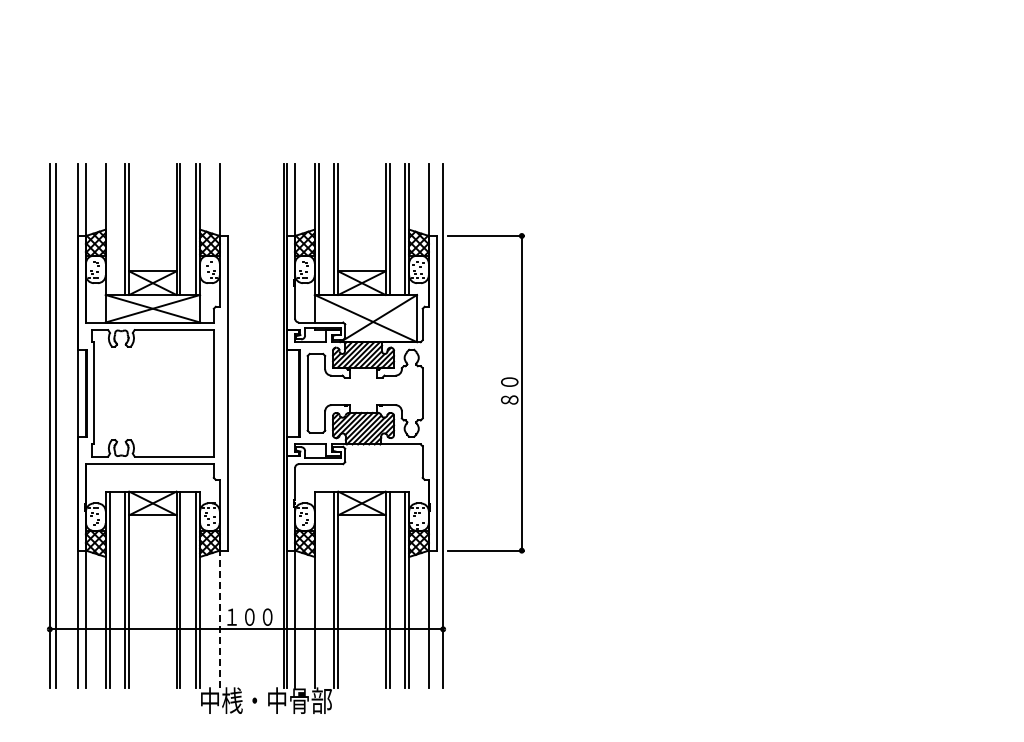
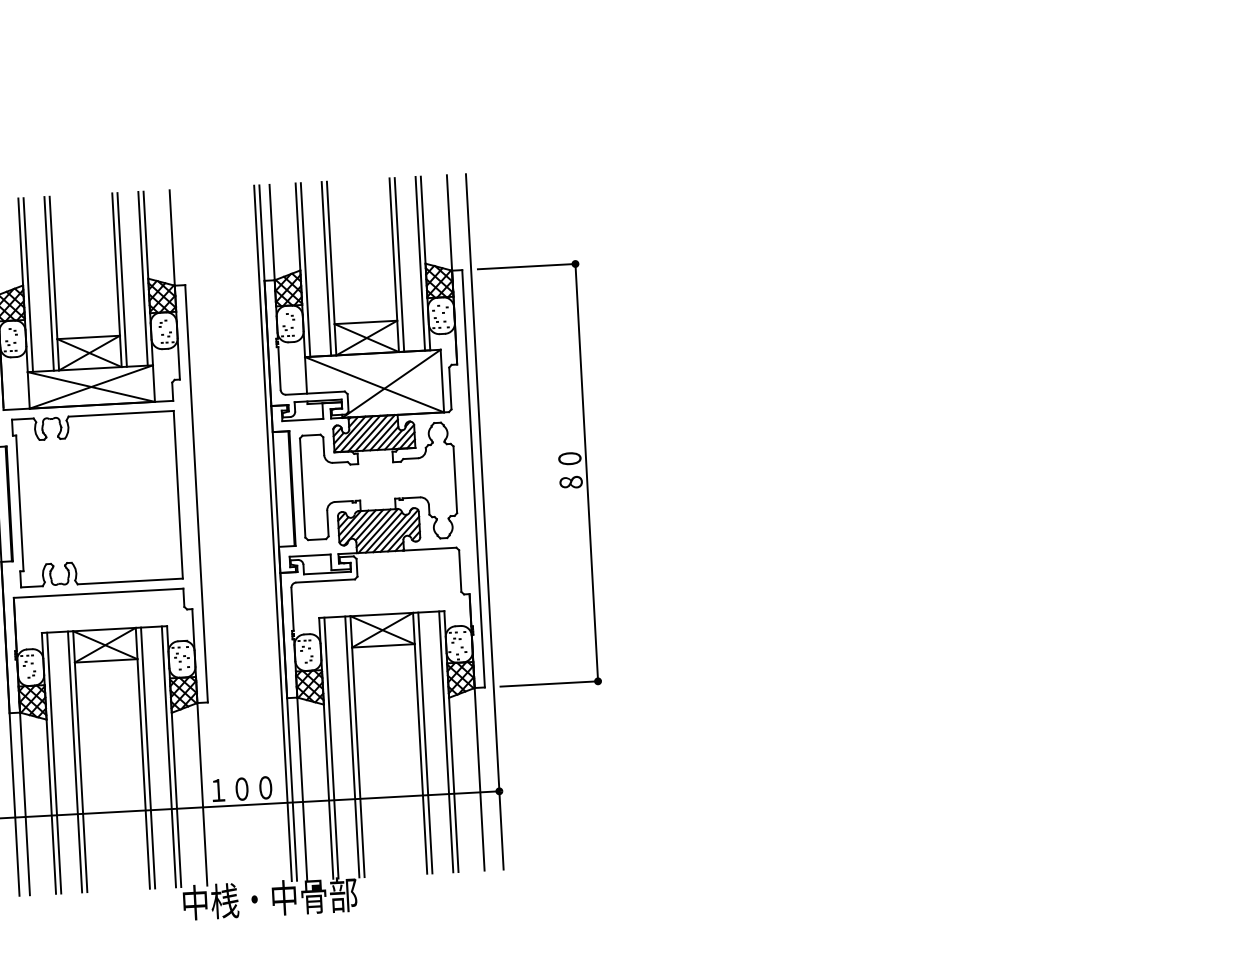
line: (109, 229) -> (28, 285), added
line: (318, 589) -> (331, 747), added
line: (219, 619) -> (202, 794), dashed -> solid

